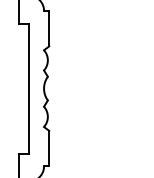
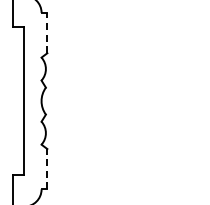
line: (49, 28) -> (47, 32), solid -> dashed
line: (49, 147) -> (47, 168), solid -> dashed

